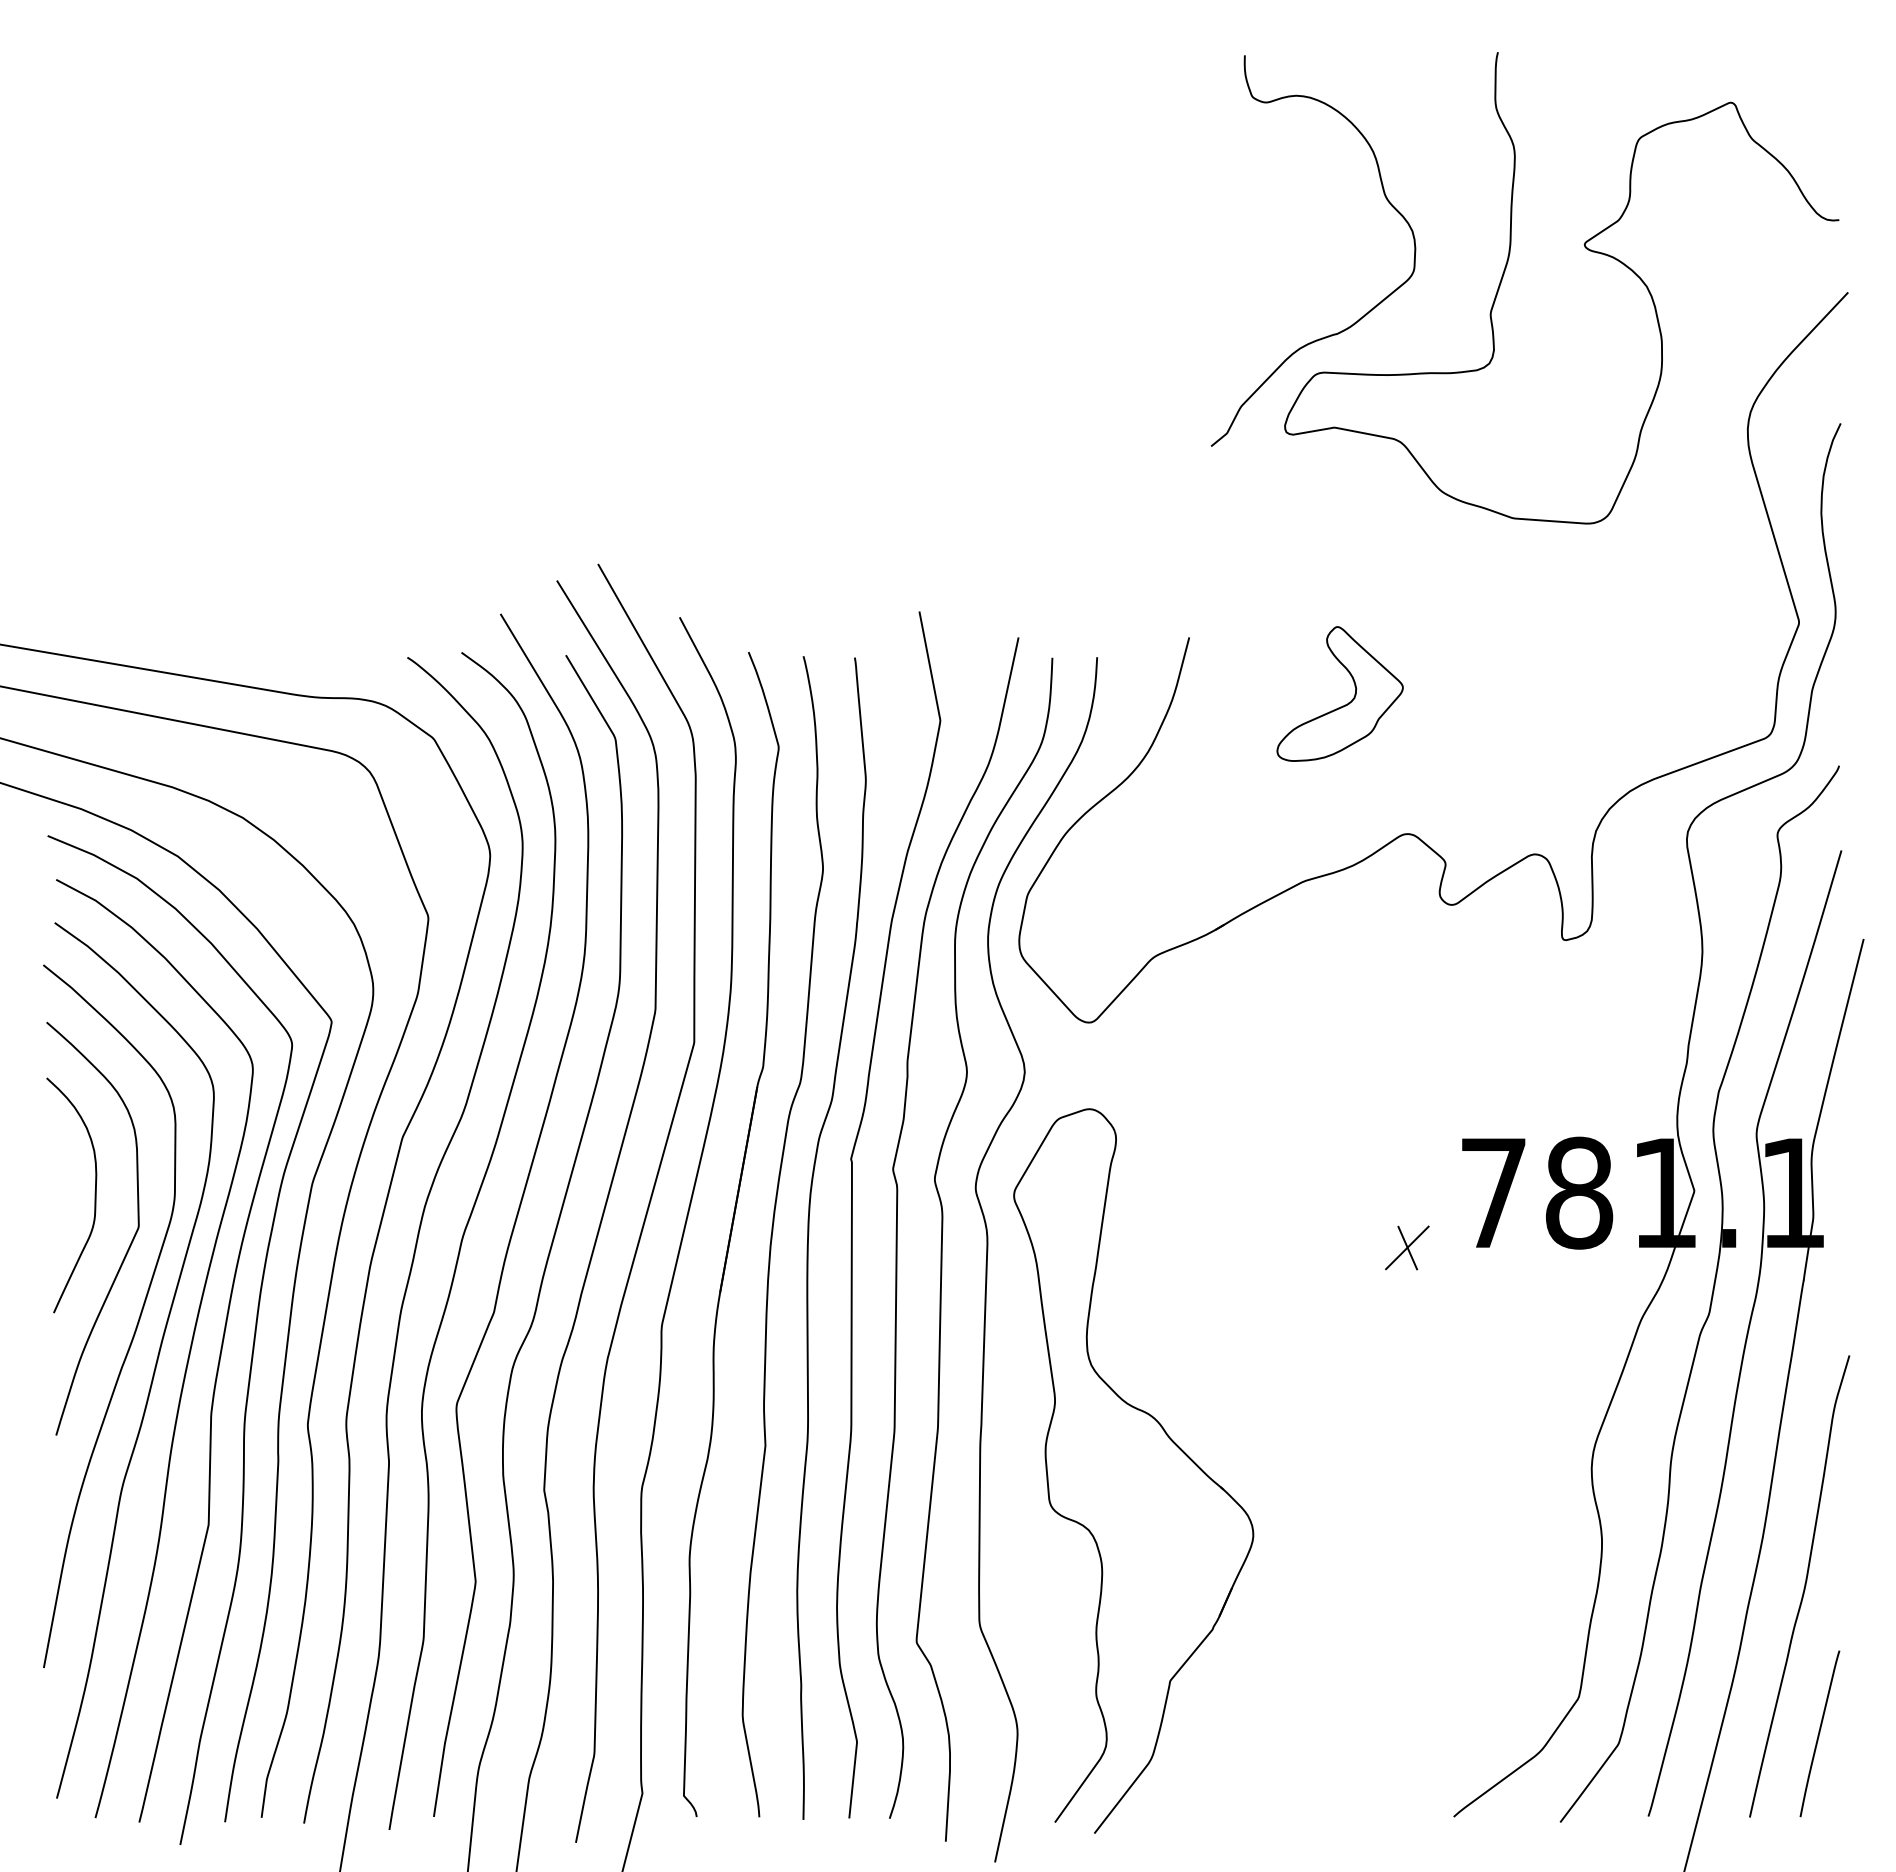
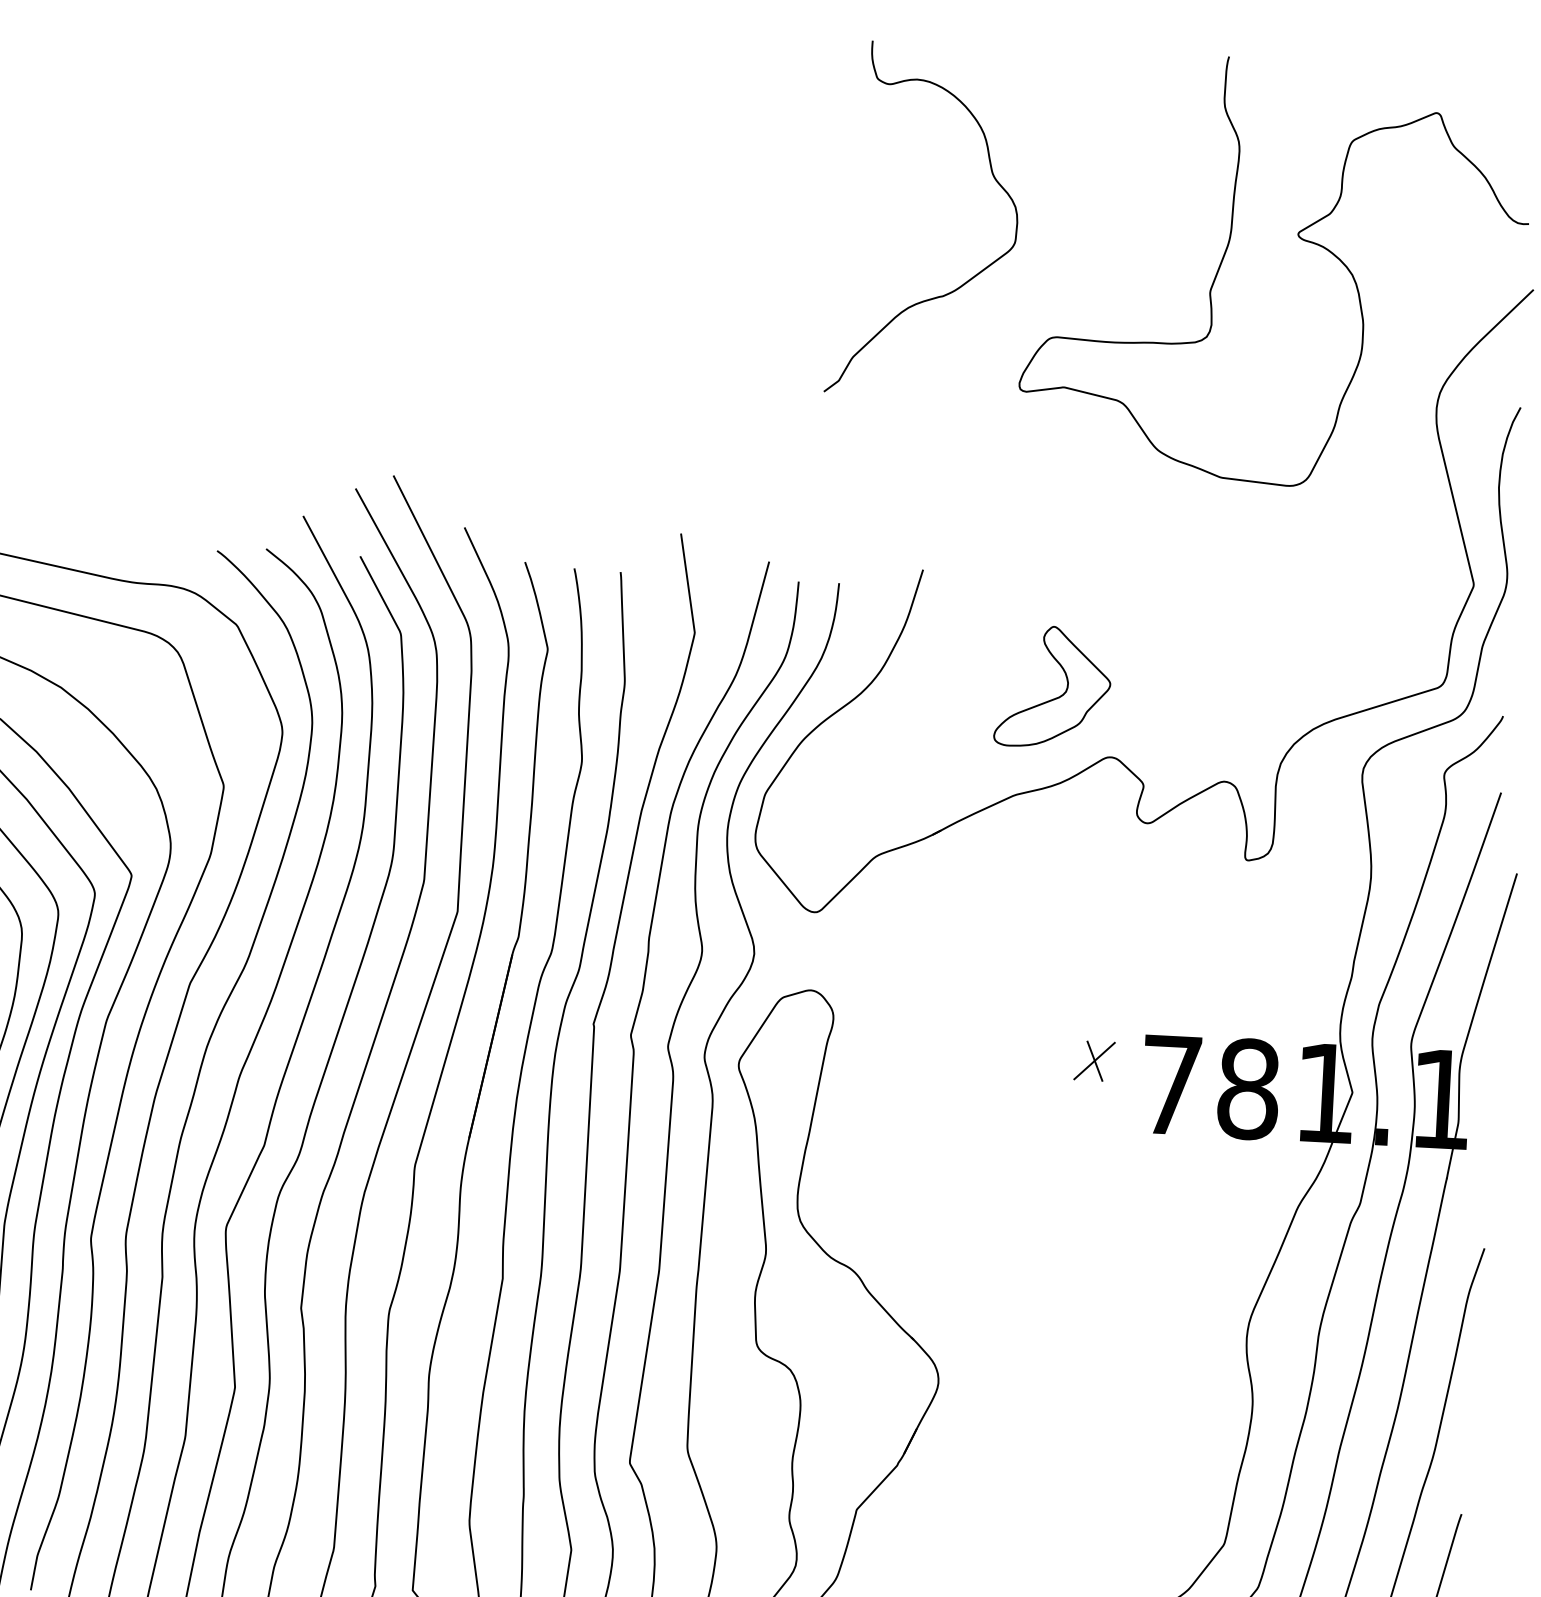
curve: (1366, 312) -> (970, 278), moved
part: (1342, 705) -> (1054, 697), moved
part: (1407, 1247) -> (1094, 1060), moved

